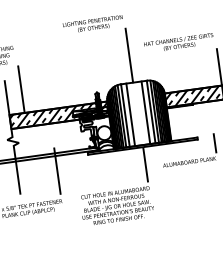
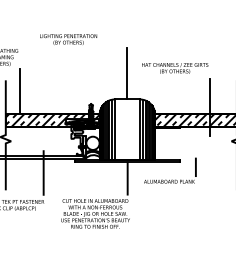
text: (93, 24) -> (68, 39), moved
line: (145, 112) -> (134, 129), removed
line: (131, 114) -> (120, 129), removed

